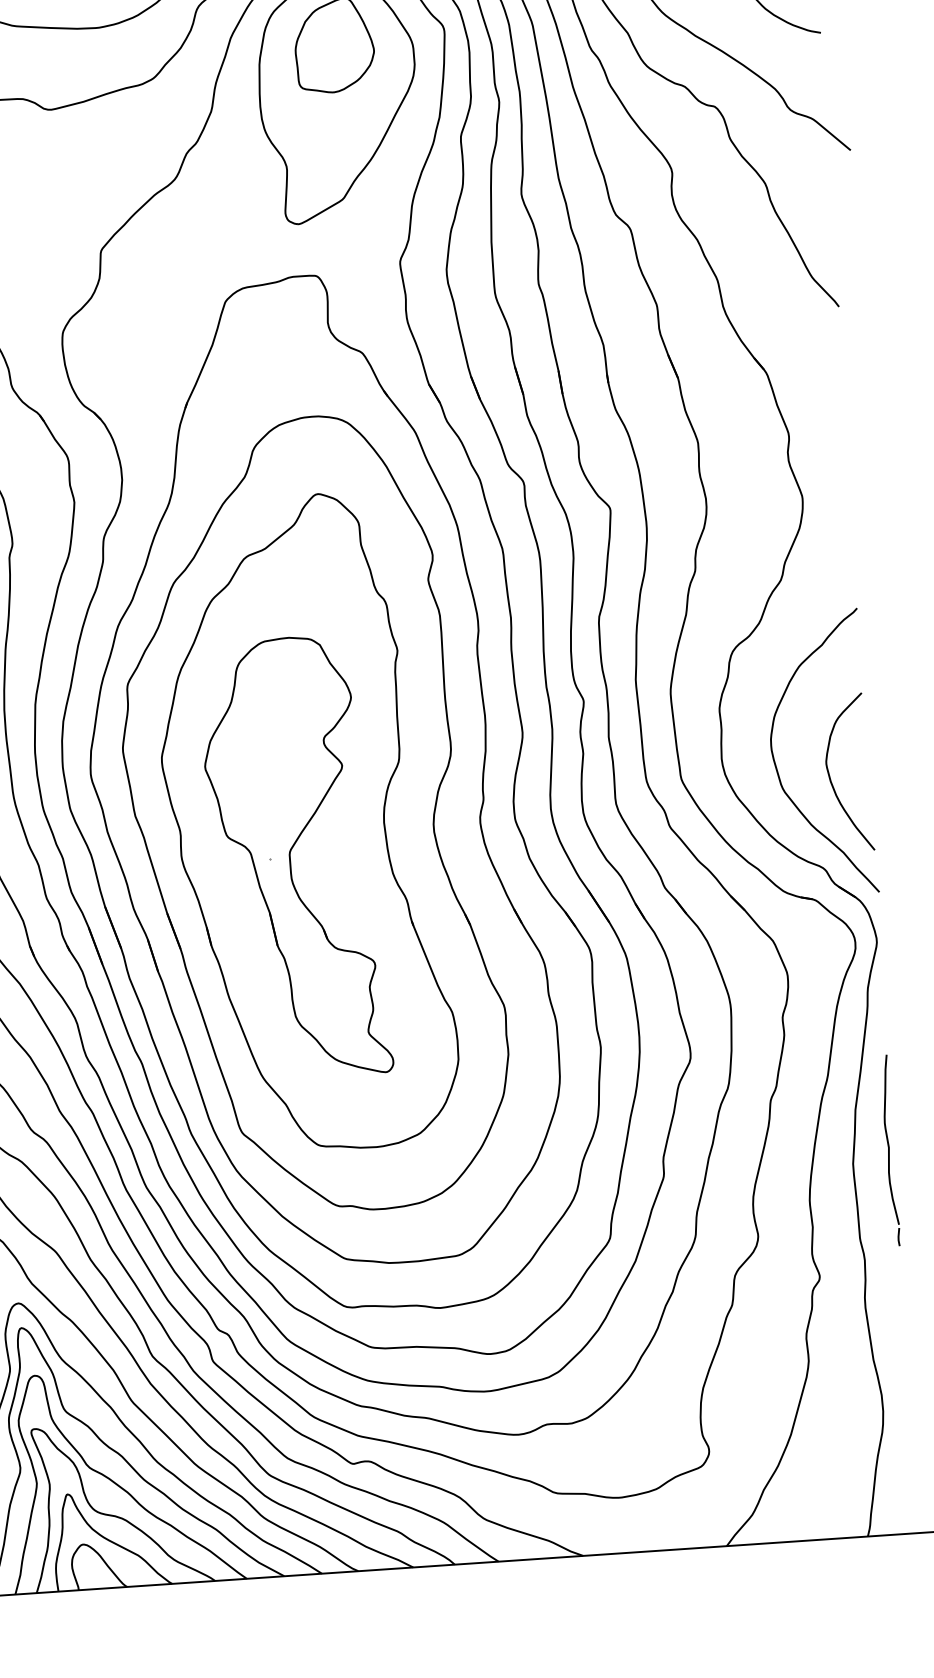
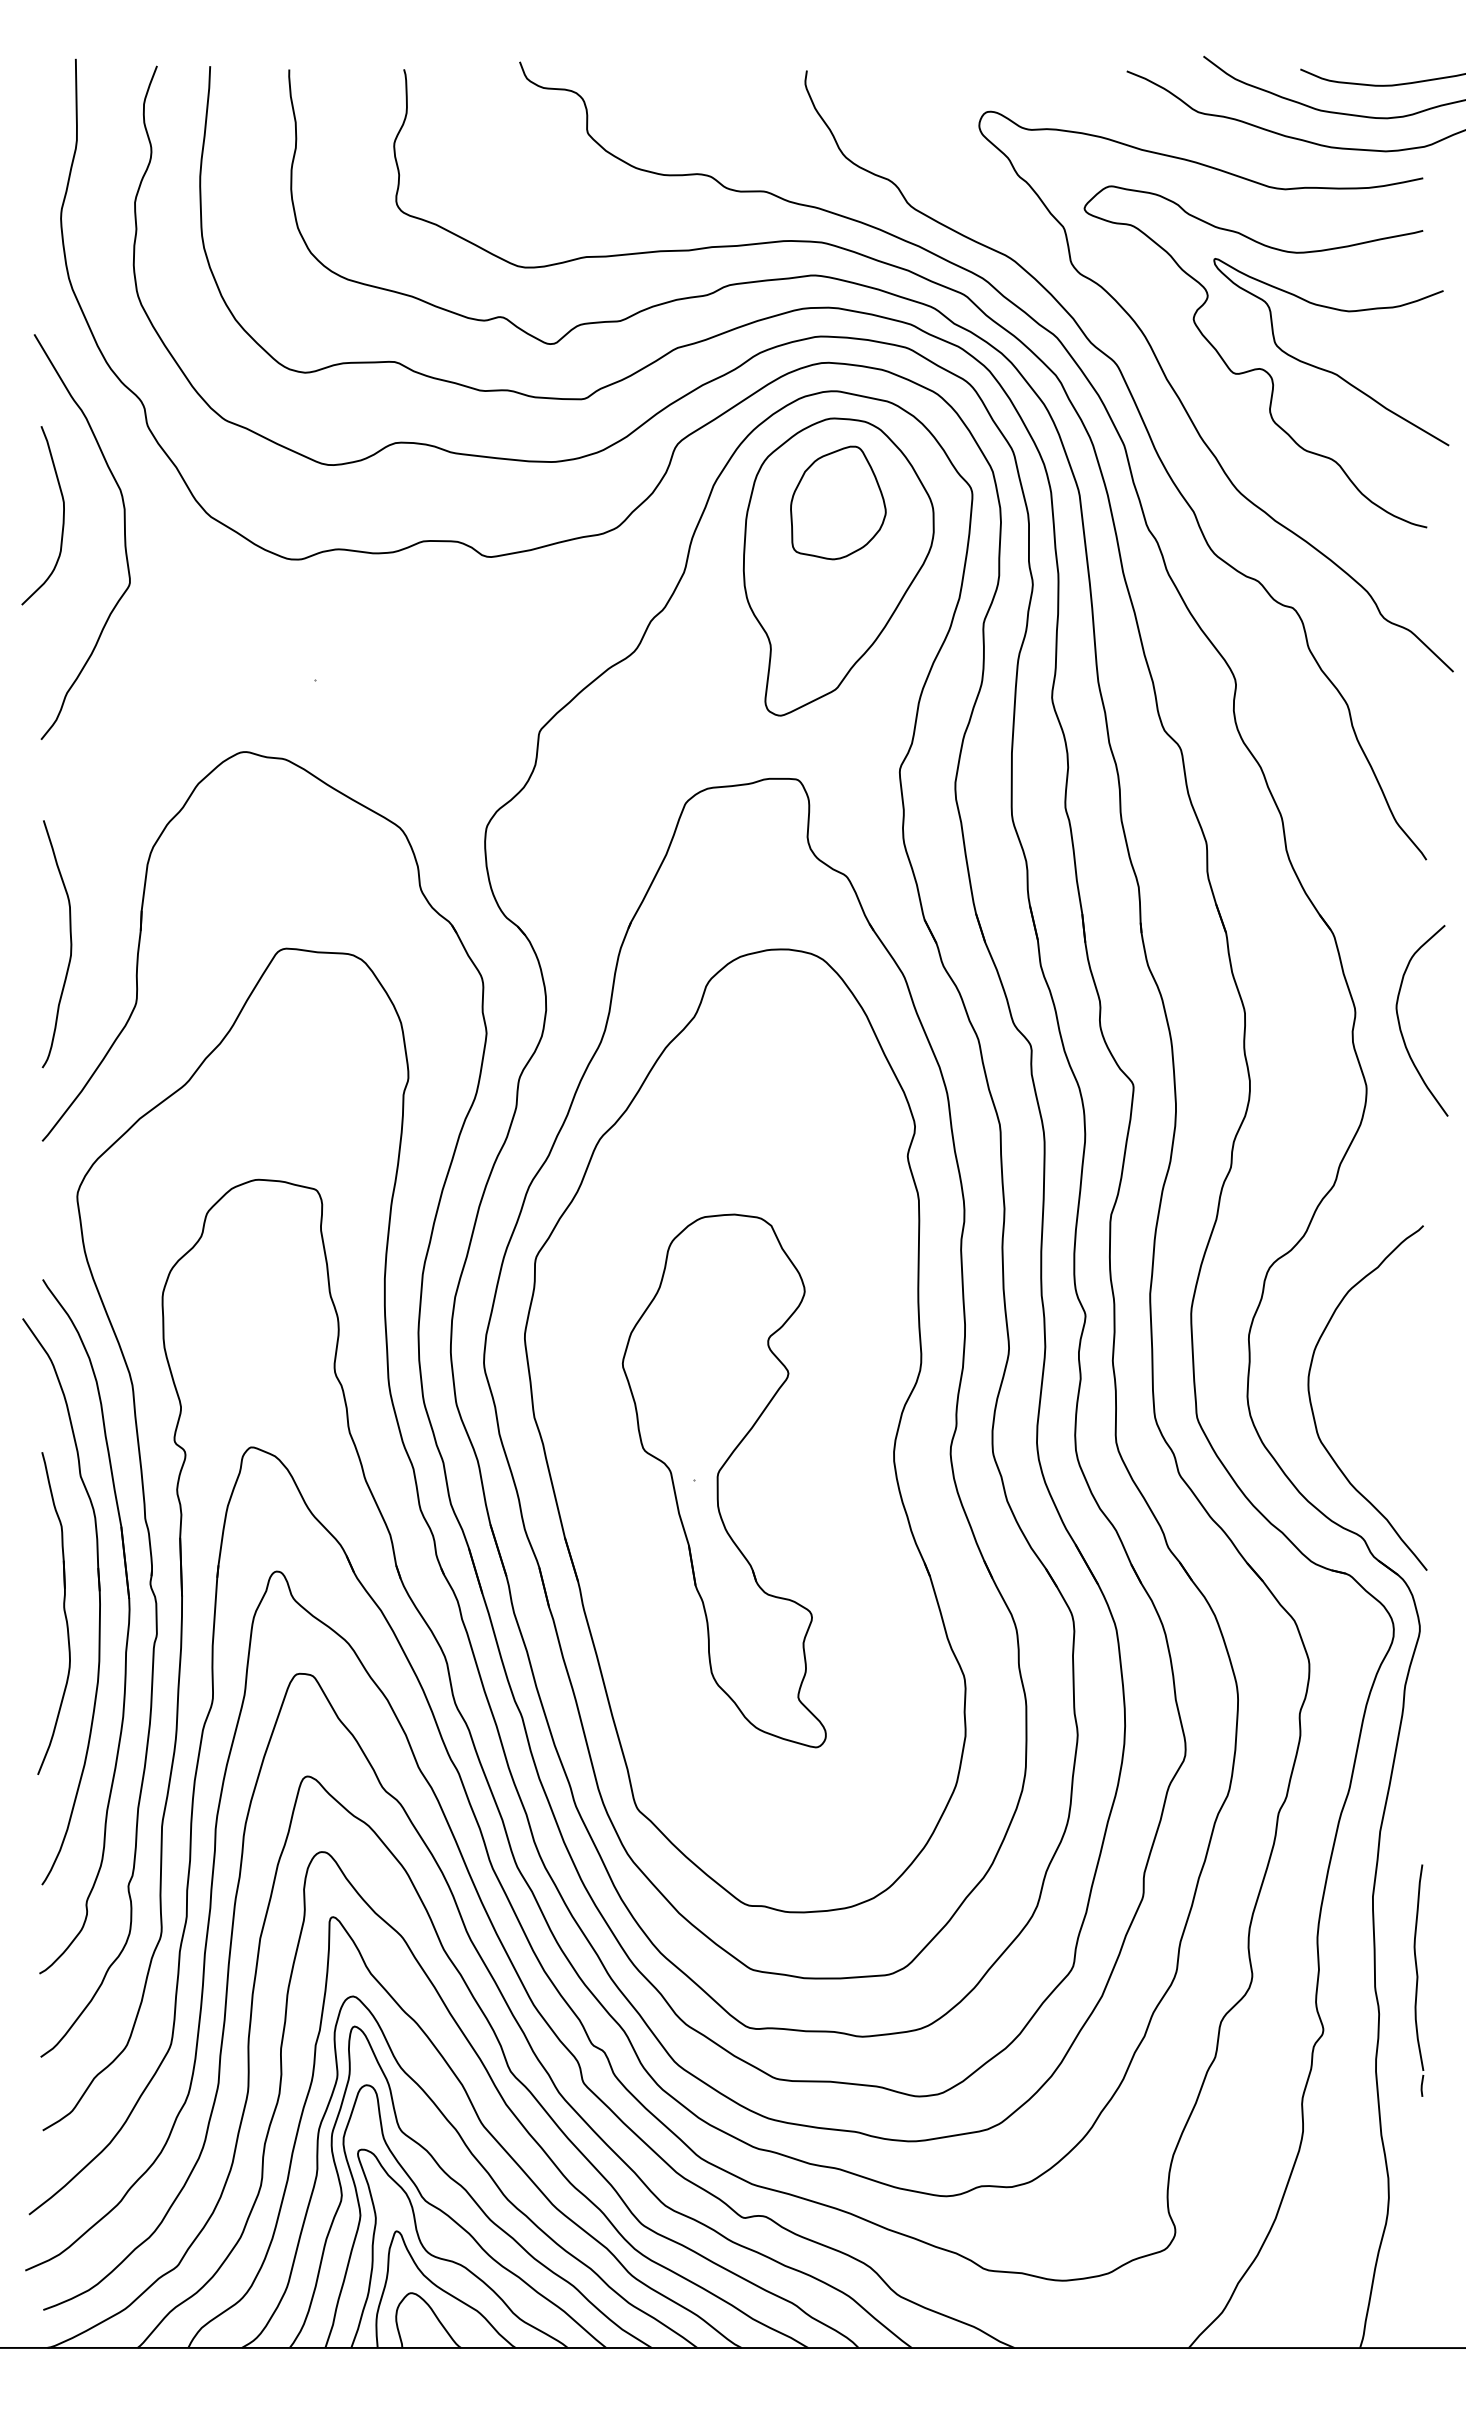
curve: (830, 777) -> (1400, 1024), moved
part: (304, 822) -> (738, 1439), removed
part: (889, 1150) -> (1418, 1980), moved

